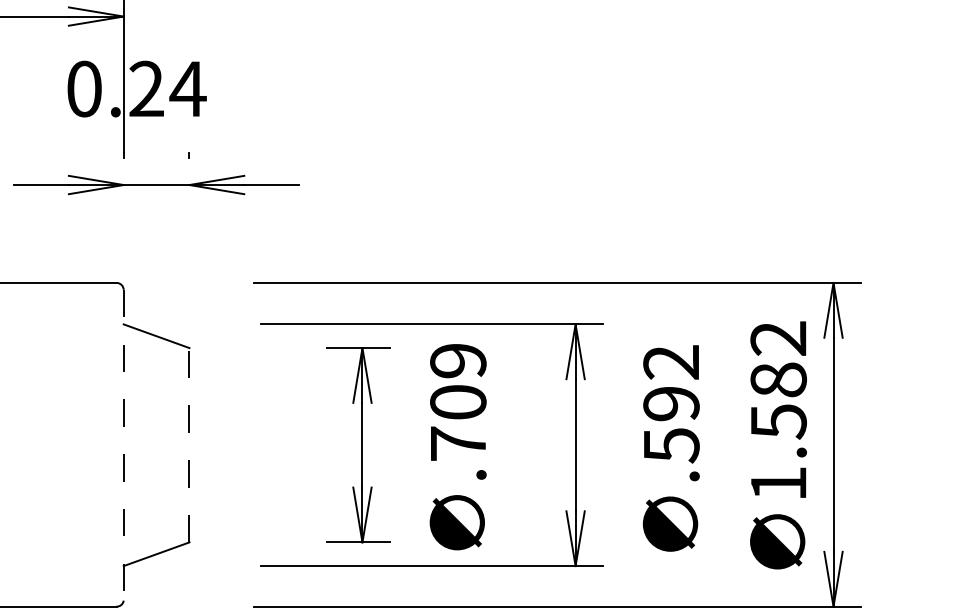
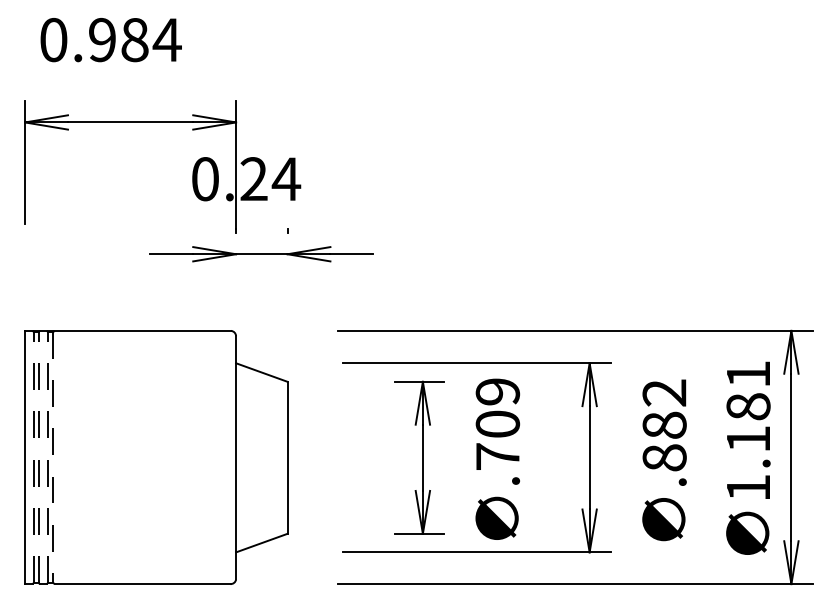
text: (778, 380) -> (748, 407), 1.582 -> 1.181
text: (671, 424) -> (664, 441), .592 -> .882
line: (124, 444) -> (236, 457), dashed -> solid
line: (189, 444) -> (287, 457), dashed -> solid

